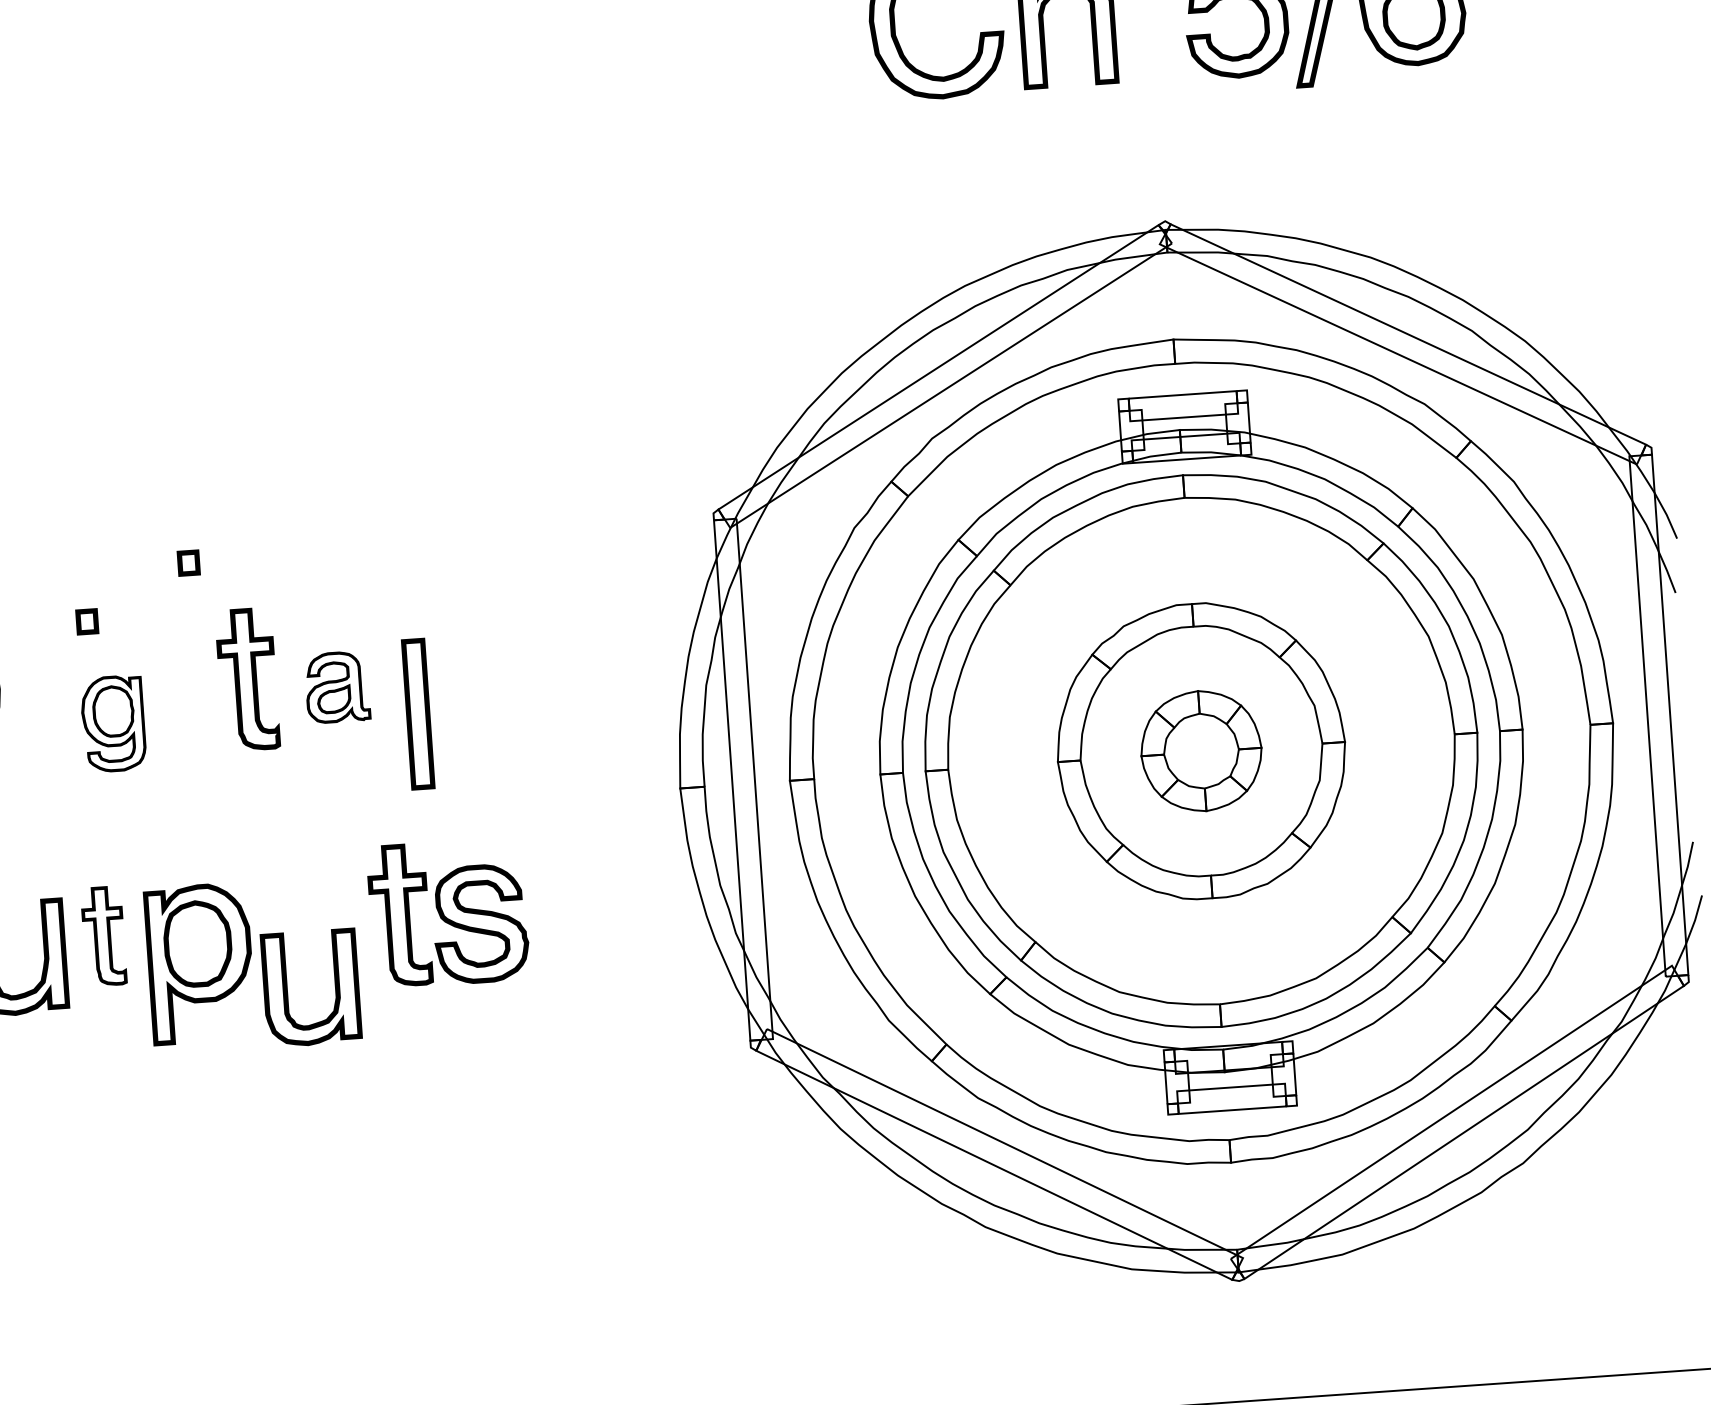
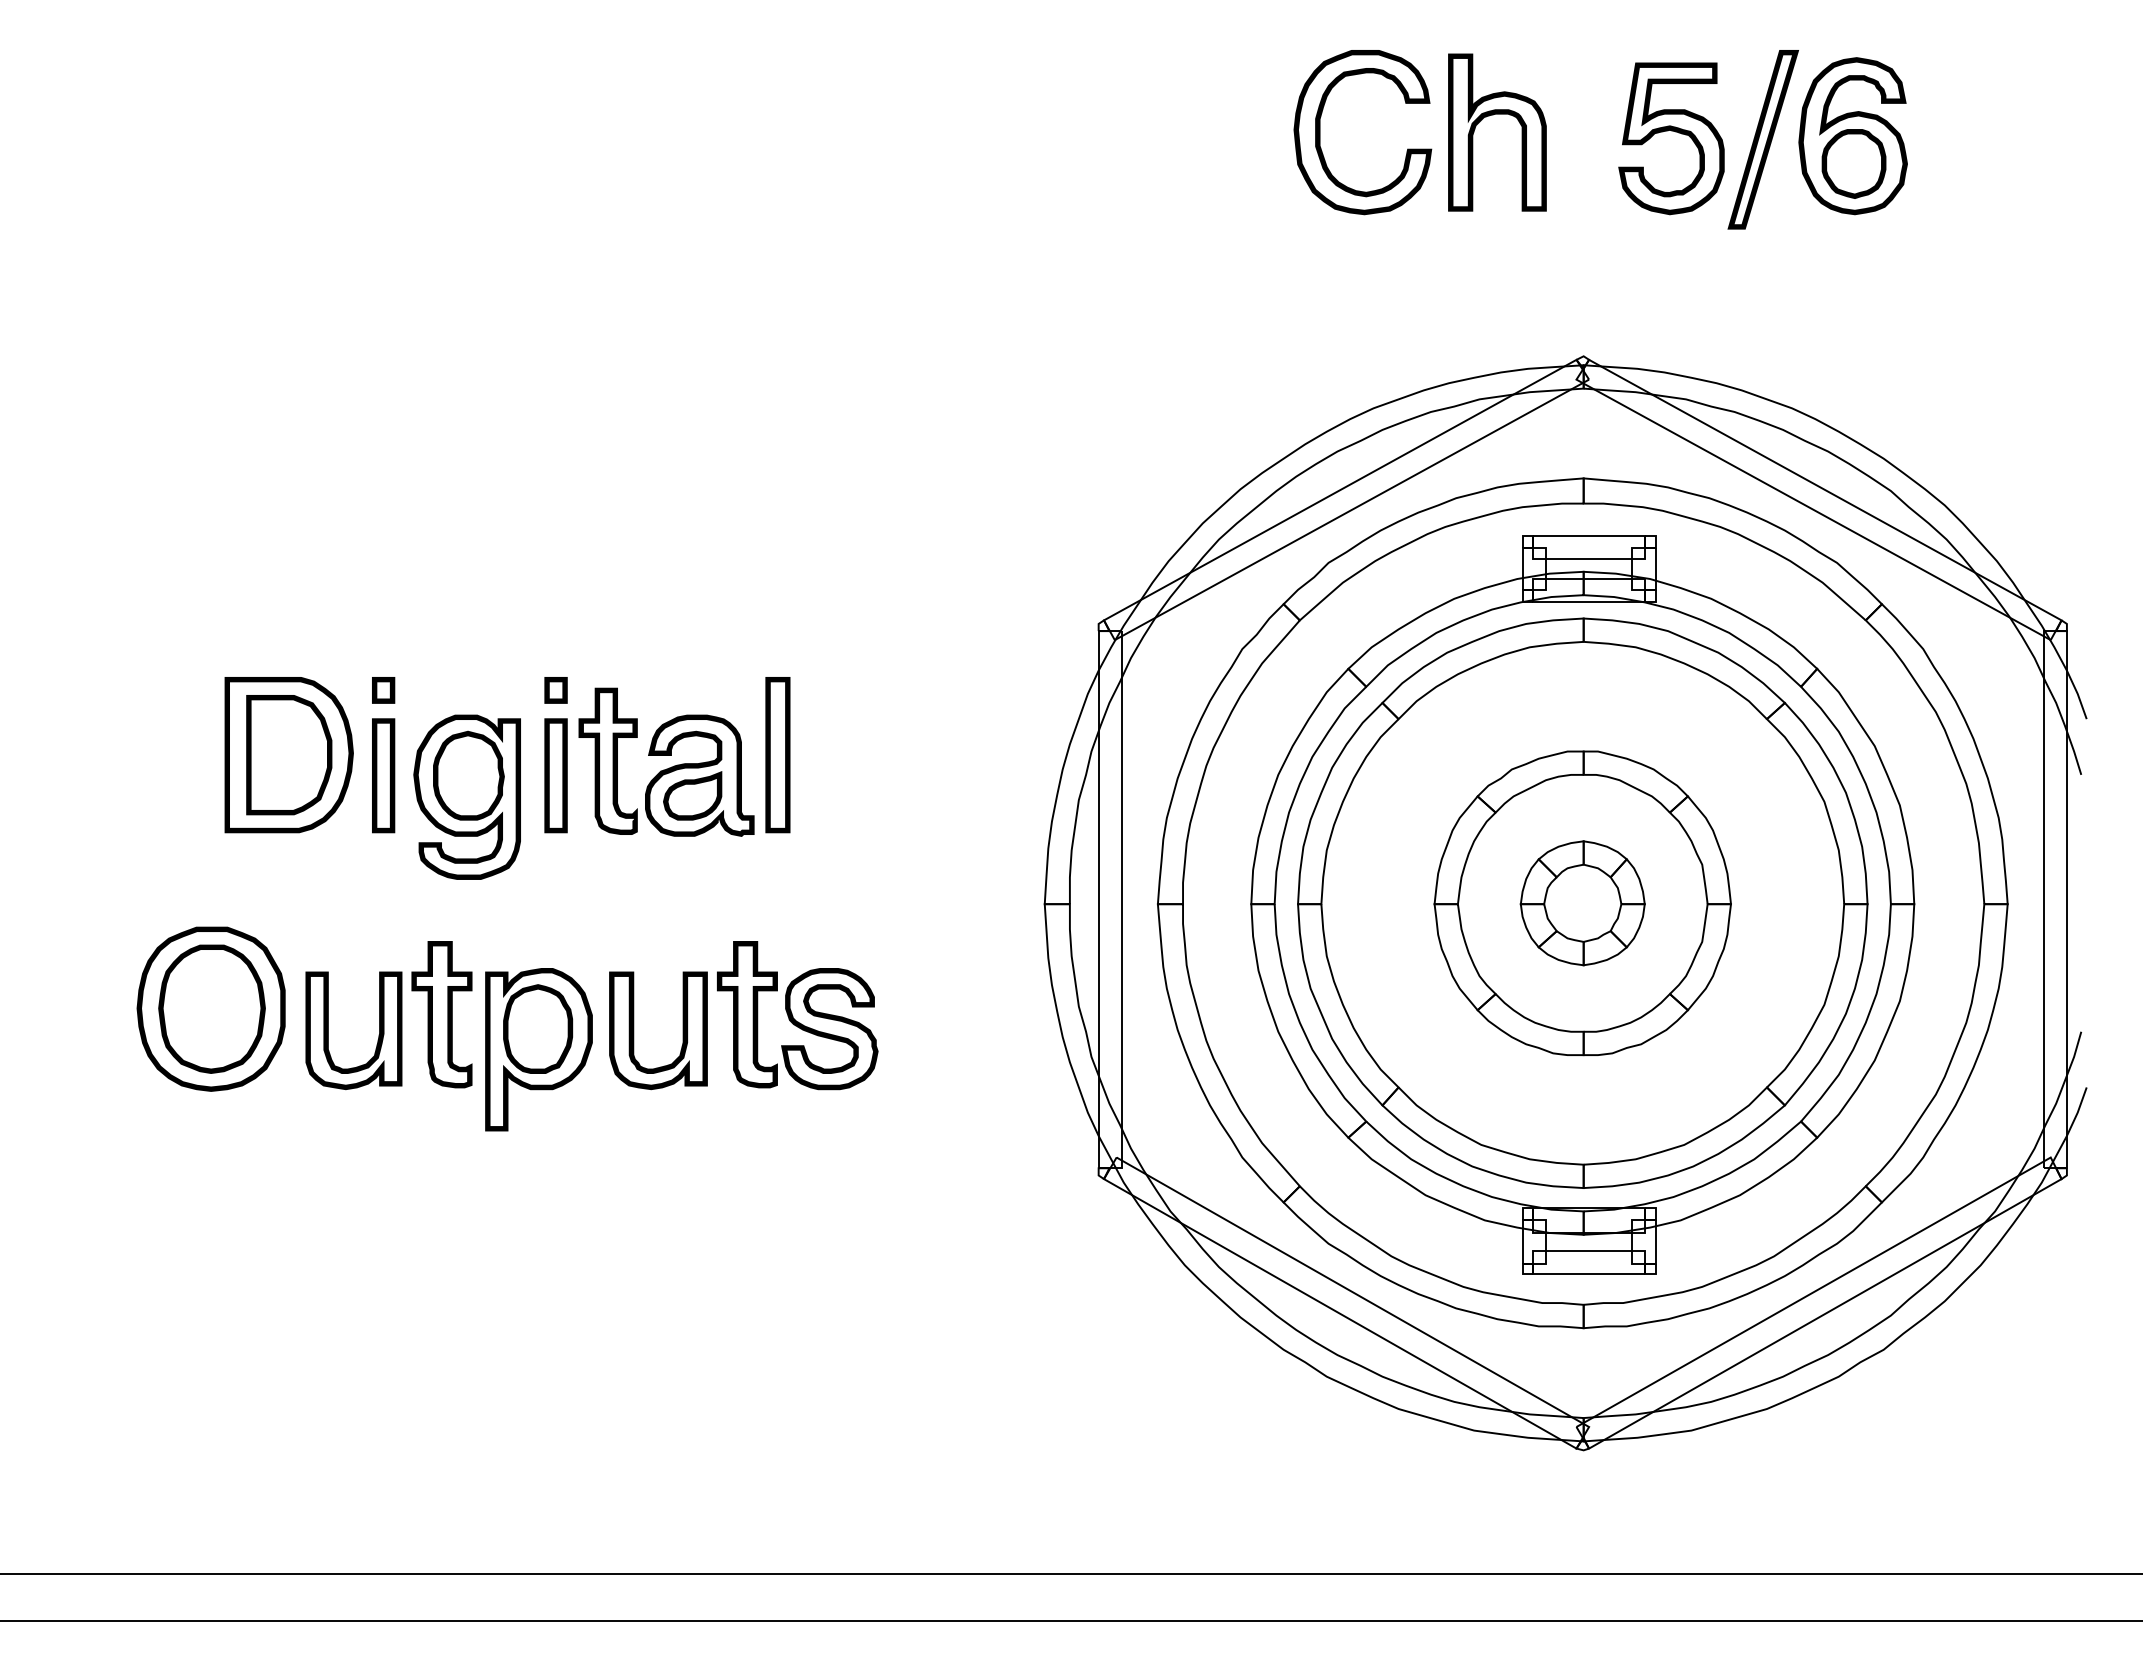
part: (188, 563) -> (555, 690), moved
part: (87, 621) -> (383, 690), moved
part: (337, 687) -> (699, 775), size x1.67
part: (197, 696) -> (555, 775), added
part: (30, 708) -> (383, 775), added
part: (417, 714) -> (777, 755), moved
part: (112, 723) -> (466, 796), size x1.67
part: (103, 936) -> (441, 1014), size x1.43
part: (288, 989) -> (634, 1030), moved

